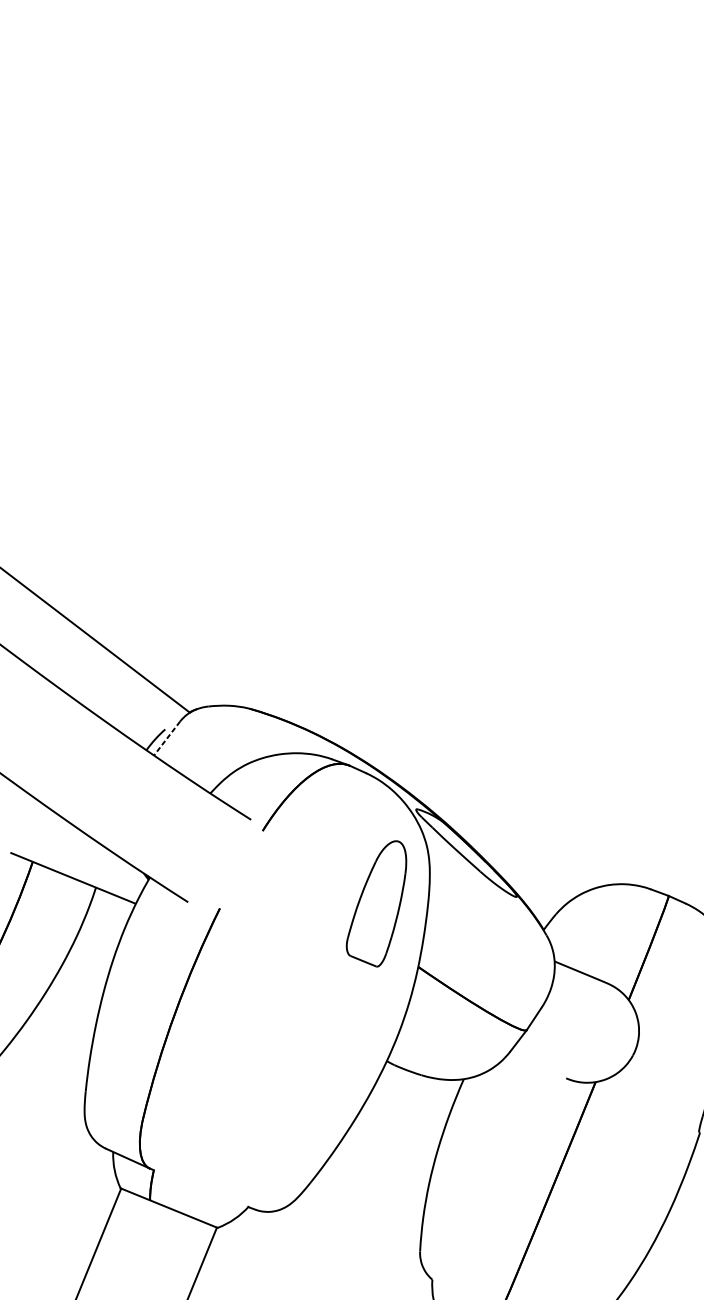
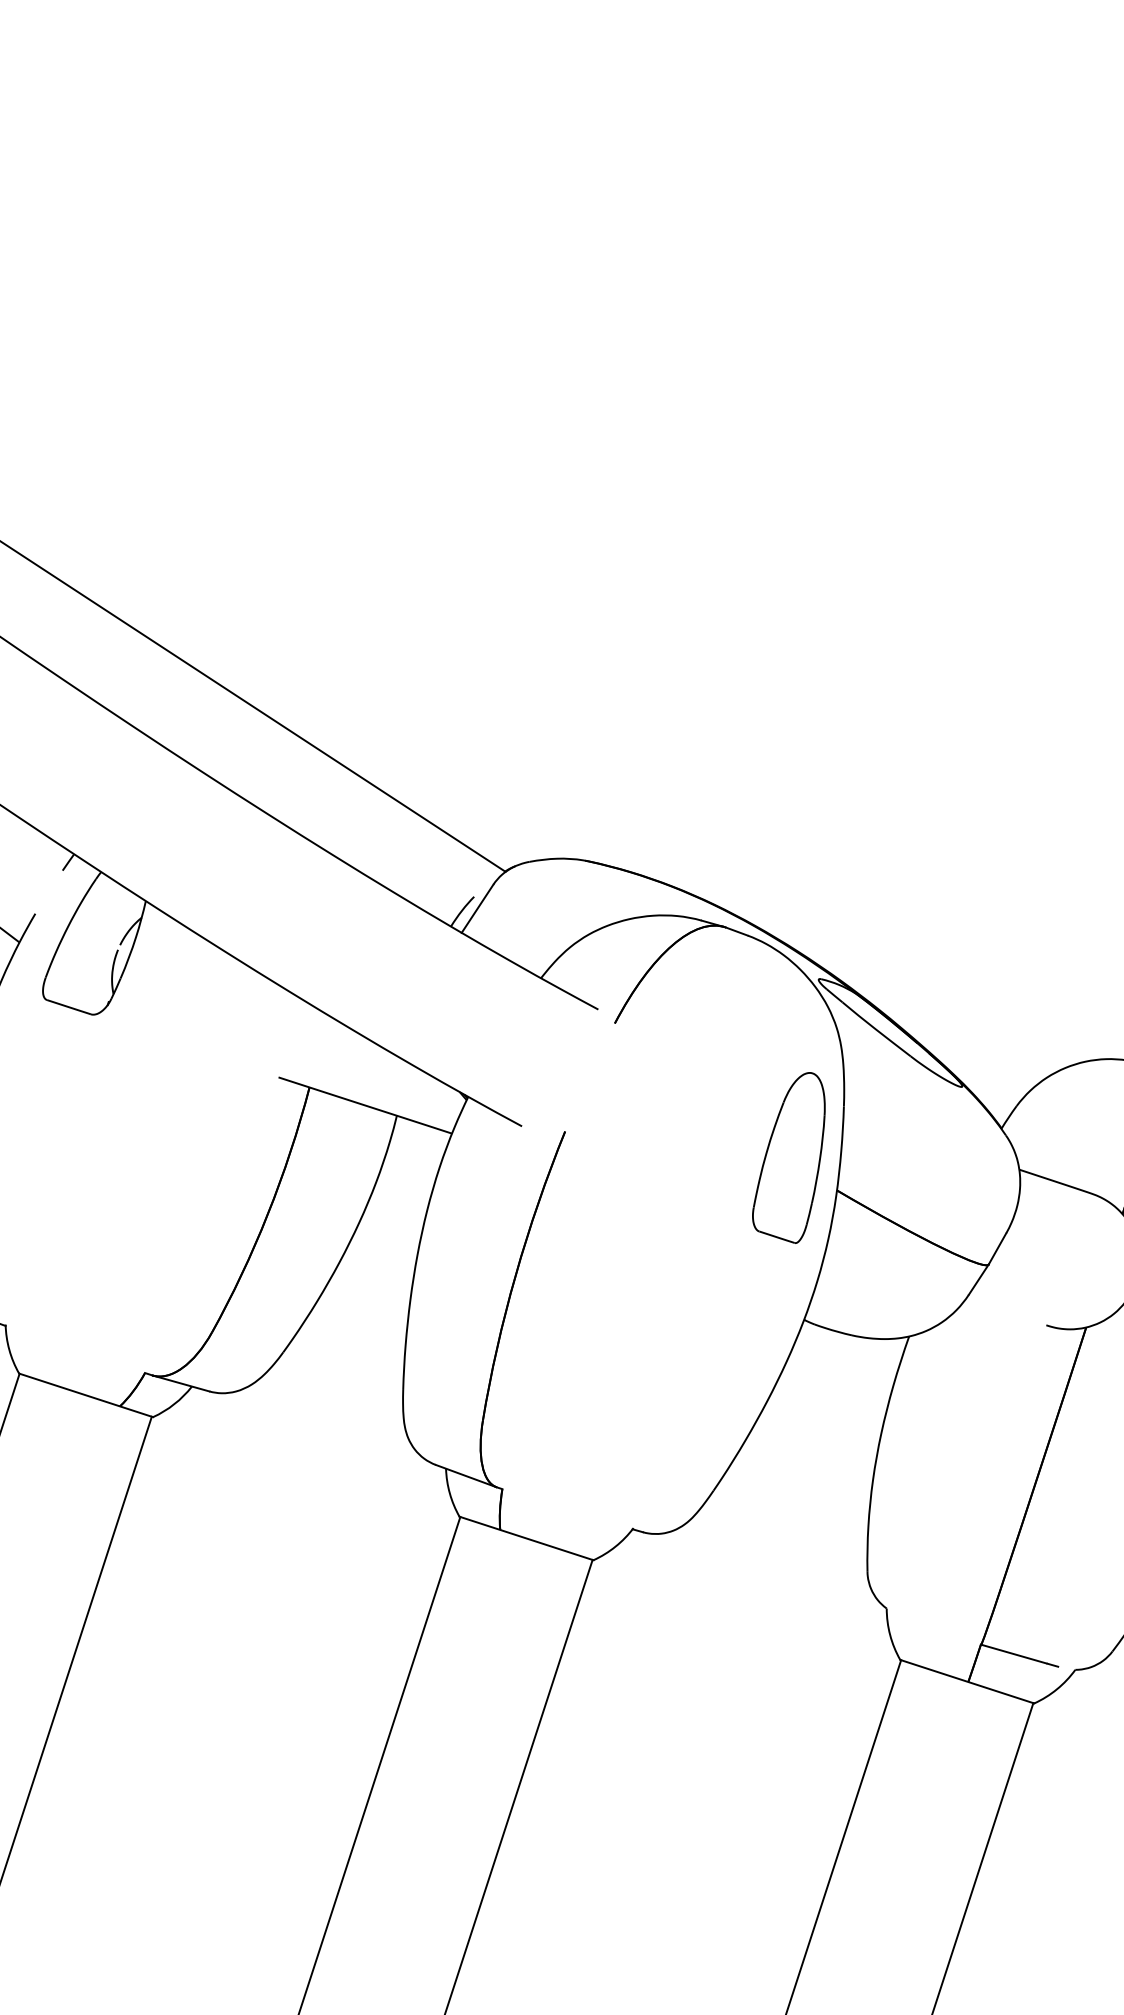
line: (167, 738) -> (477, 908), dashed -> solid
part: (376, 902) -> (788, 1157), moved

